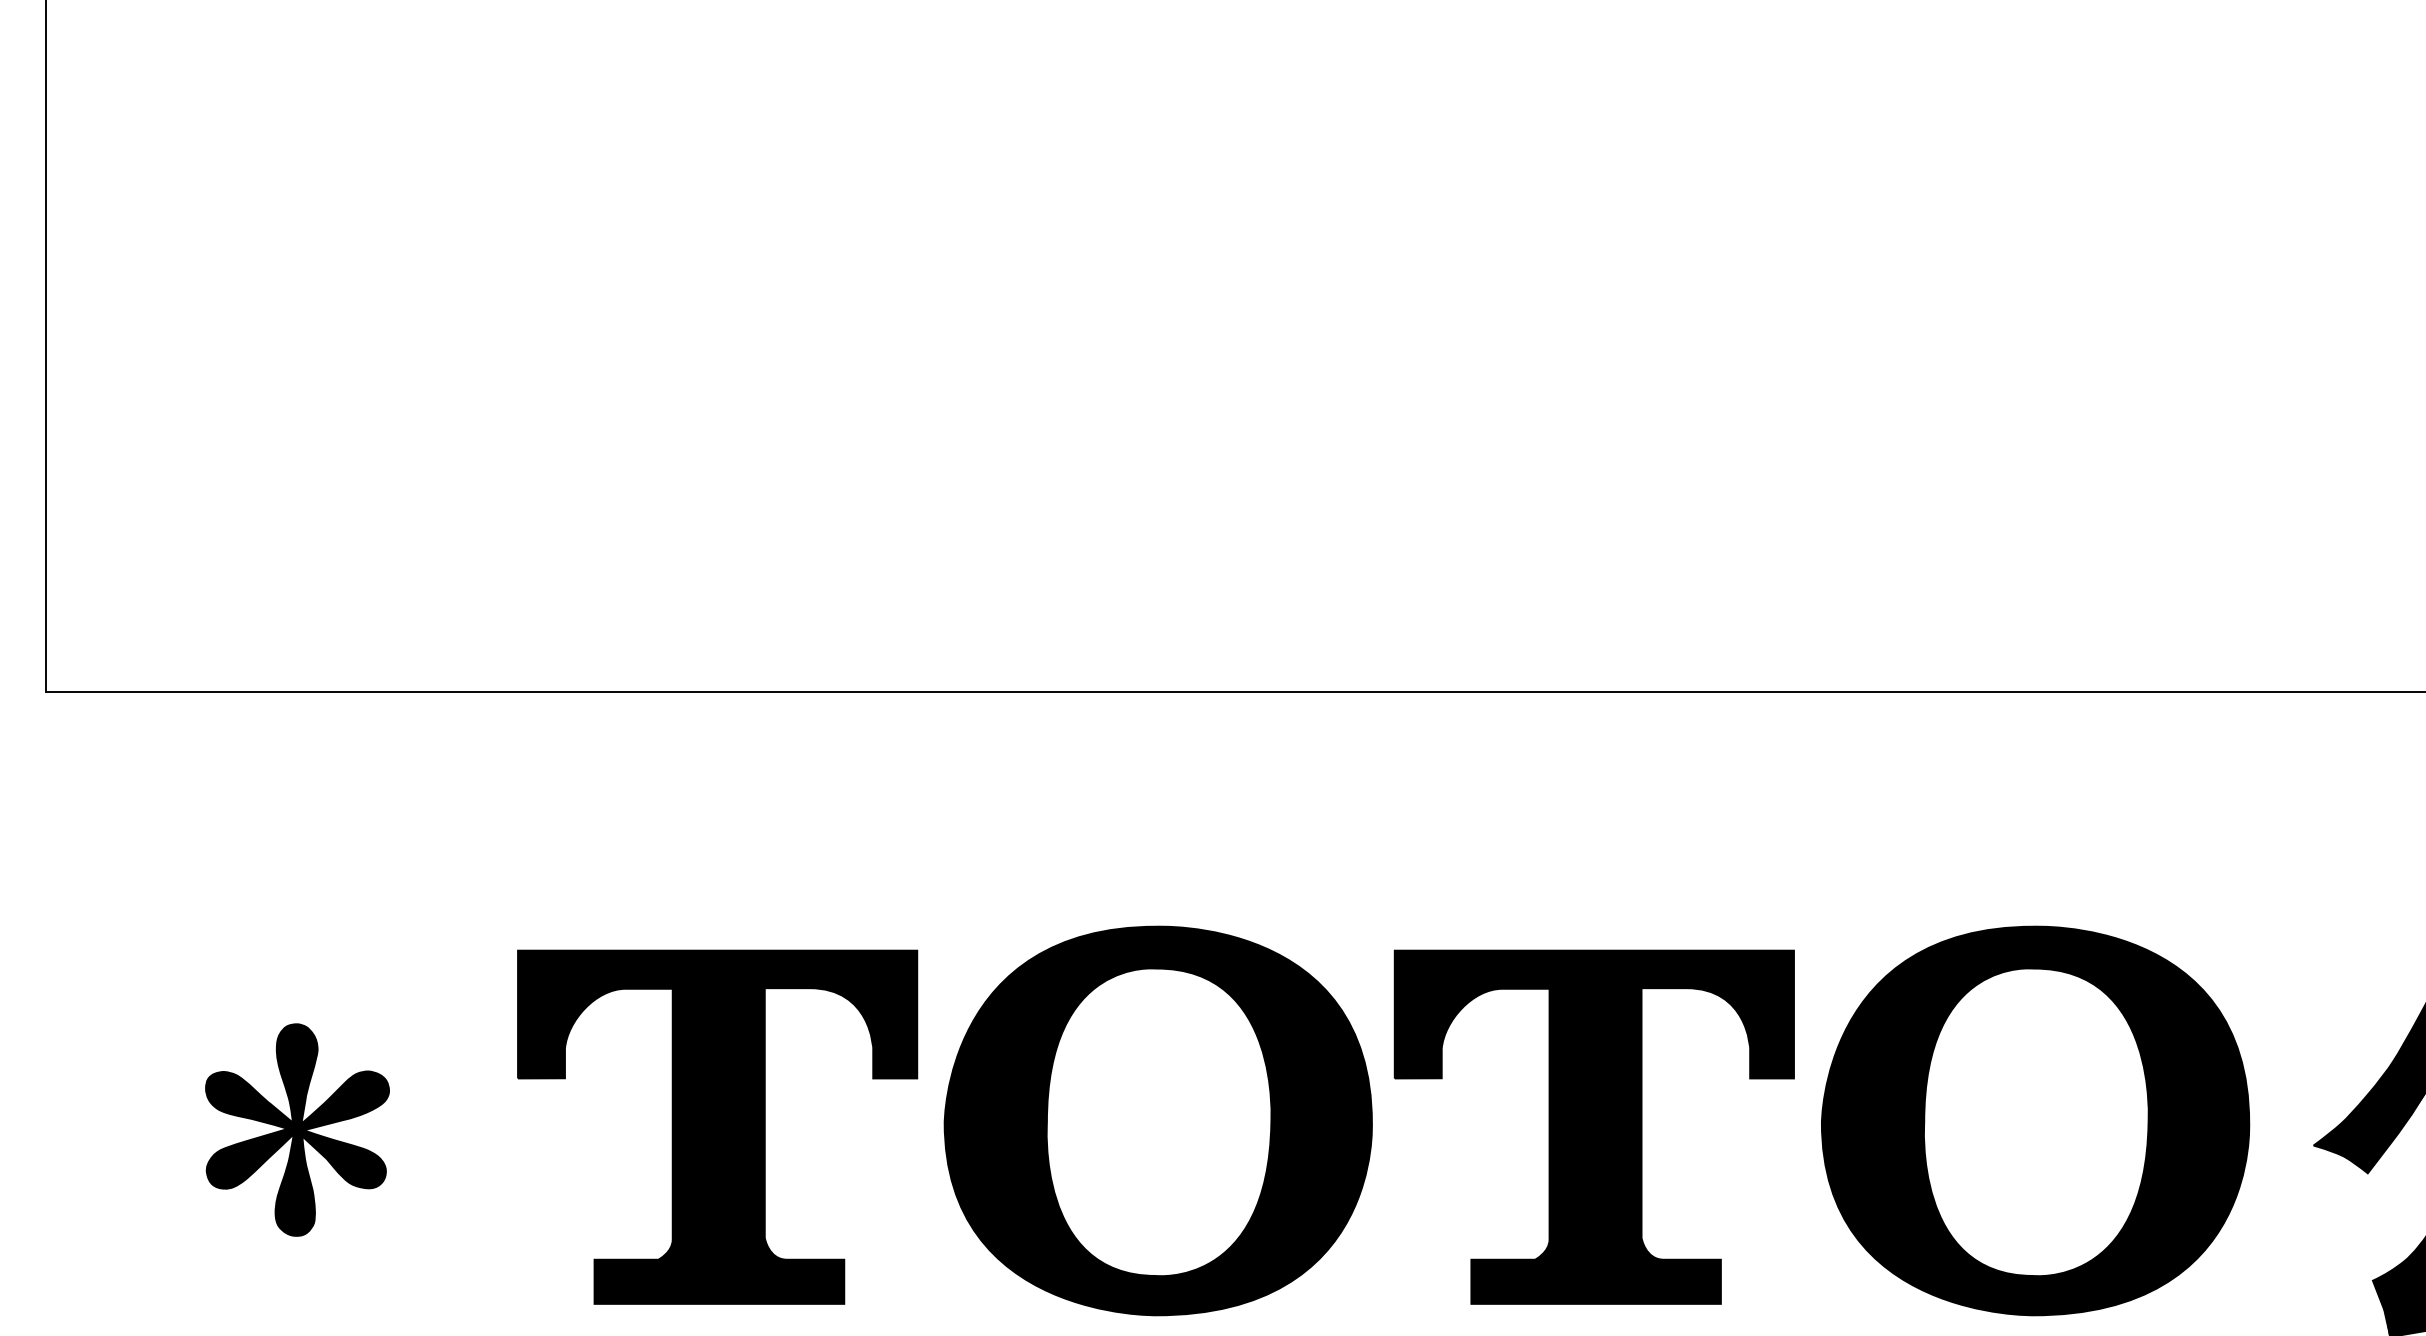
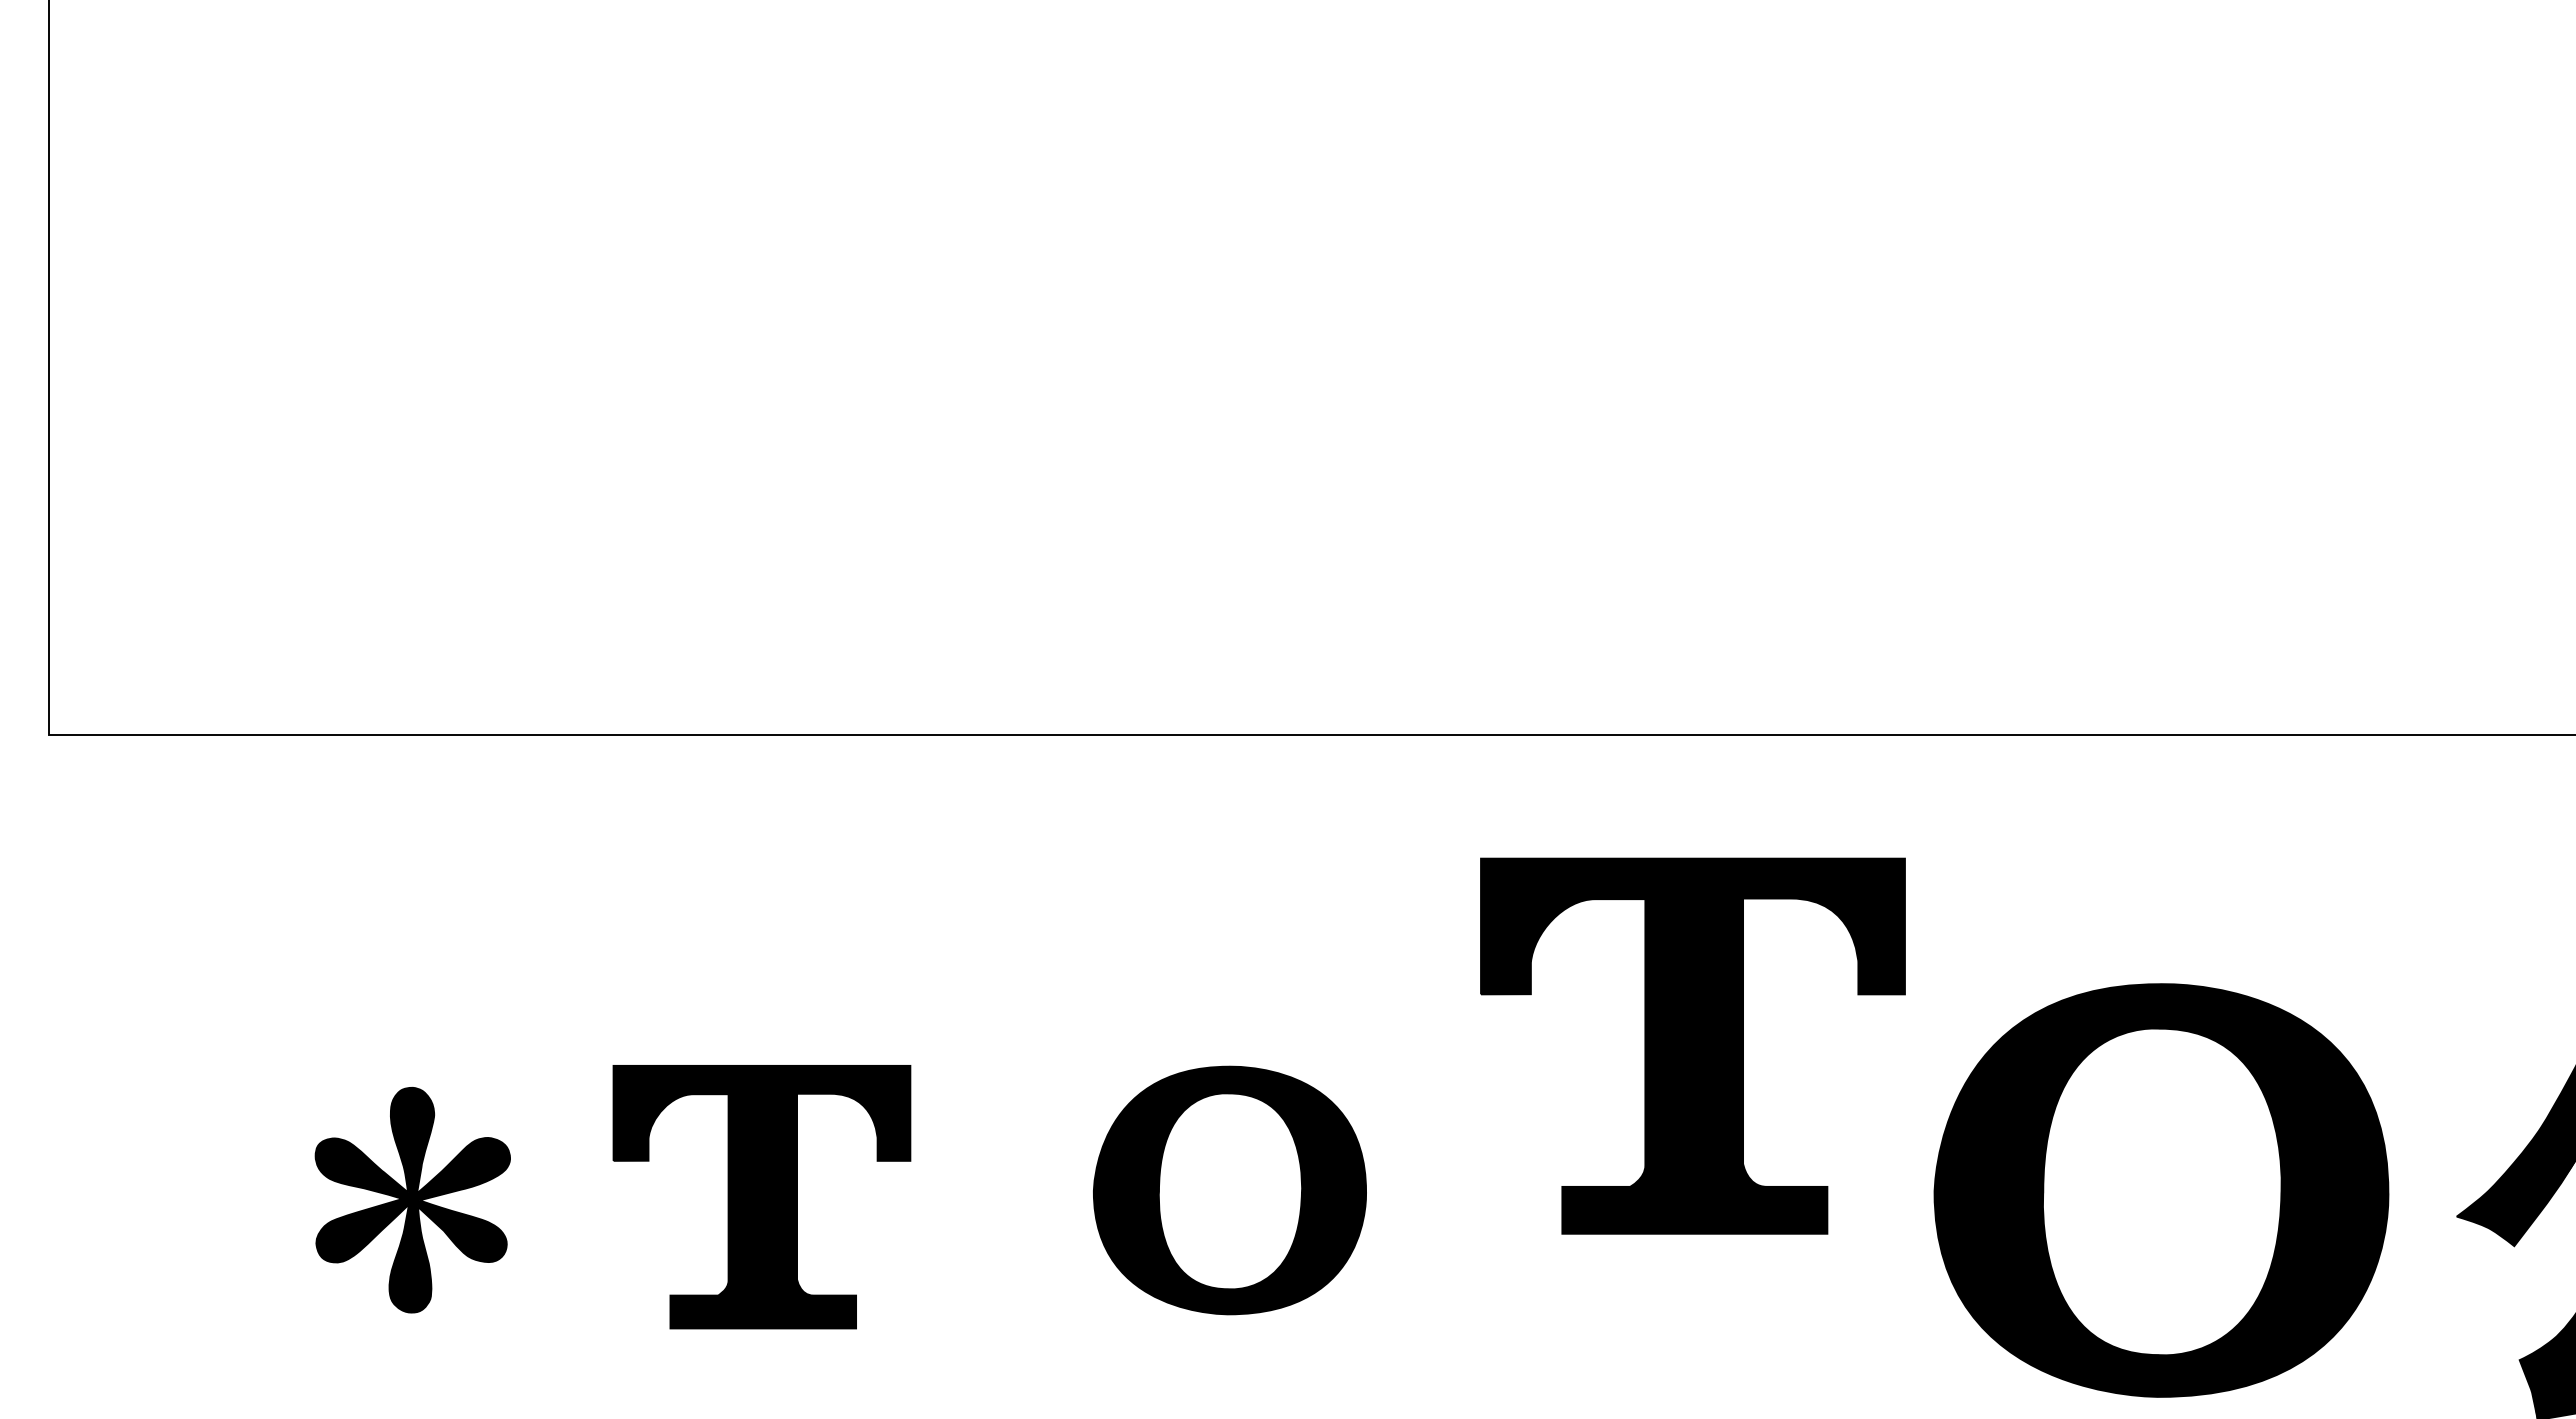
part: (1157, 1120) -> (1229, 1190), size x0.6
part: (717, 1126) -> (761, 1196), size x0.7
part: (1593, 1126) -> (1692, 1045), moved
part: (297, 1130) -> (412, 1200), moved

